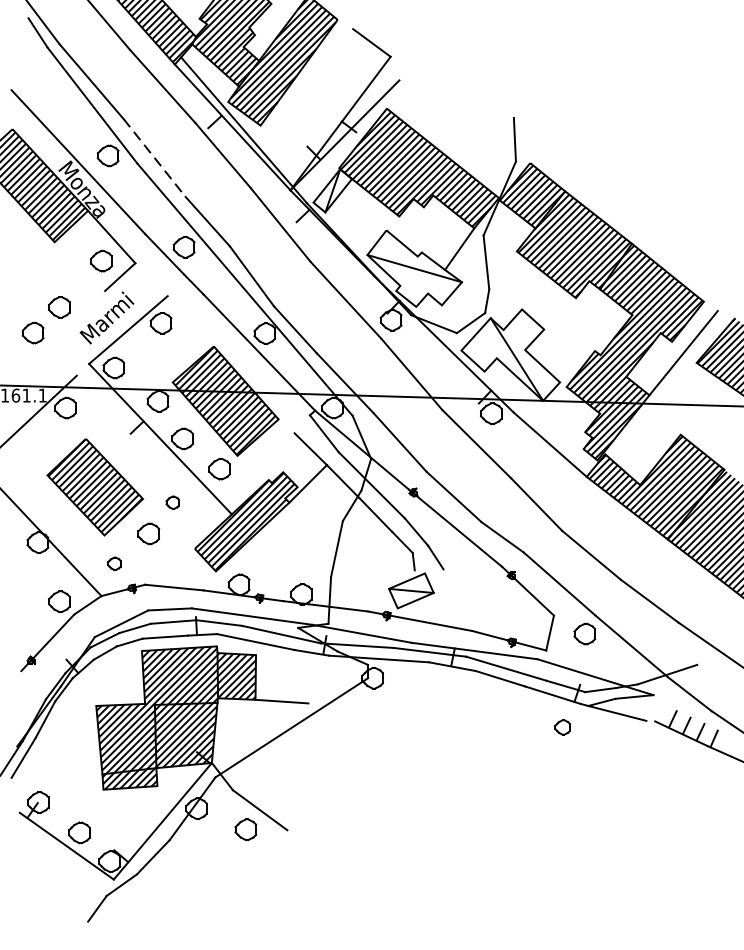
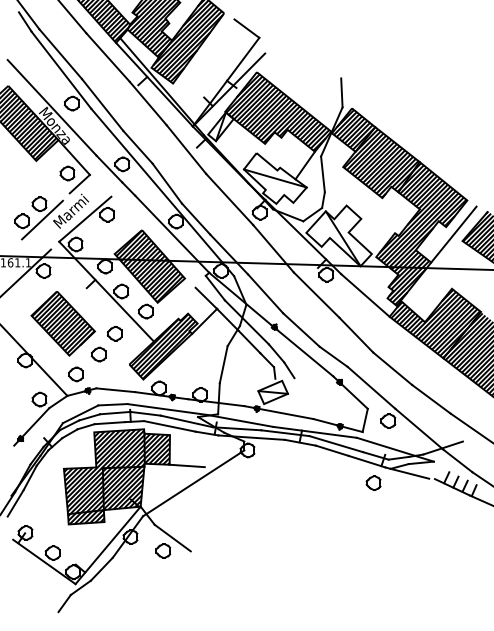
line: (155, 158) -> (103, 105), dashed -> solid
line: (63, 330) -> (42, 219), added
part: (172, 502) -> (114, 333), size x1.67
part: (113, 563) -> (75, 374), size x1.67
part: (562, 726) -> (373, 482), size x1.43

